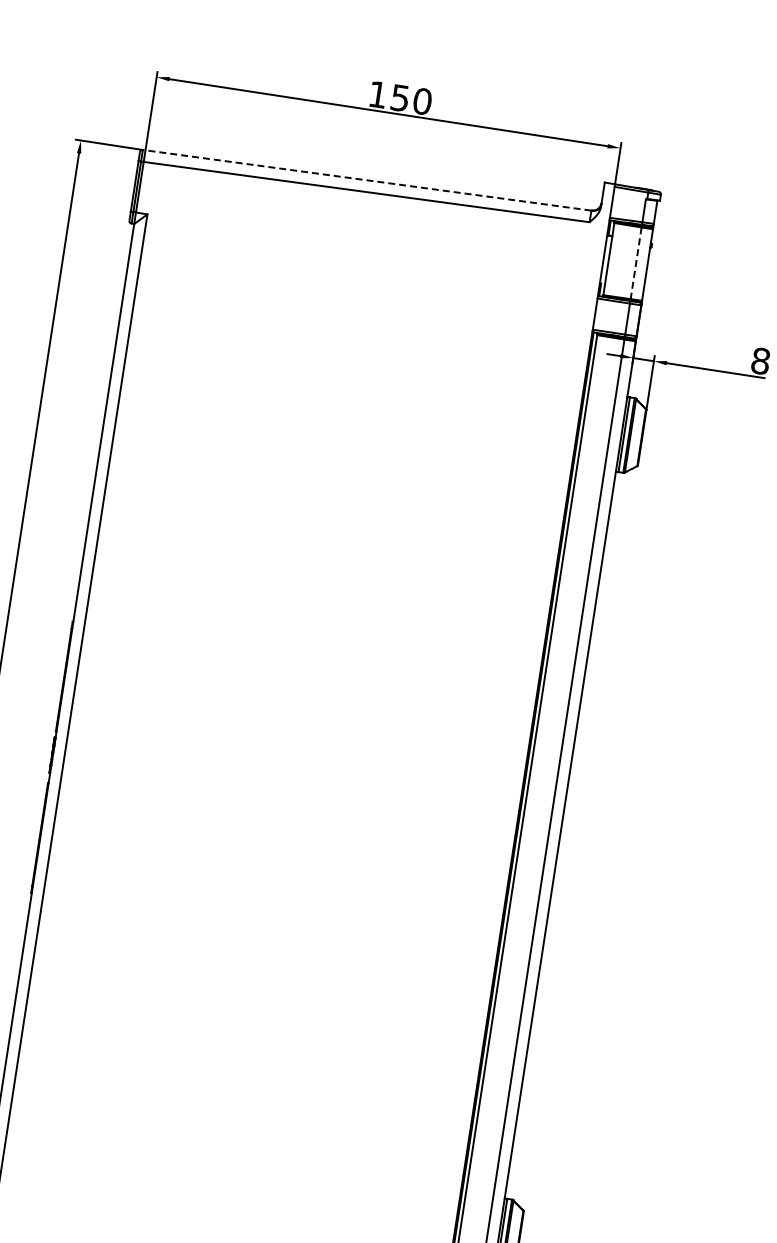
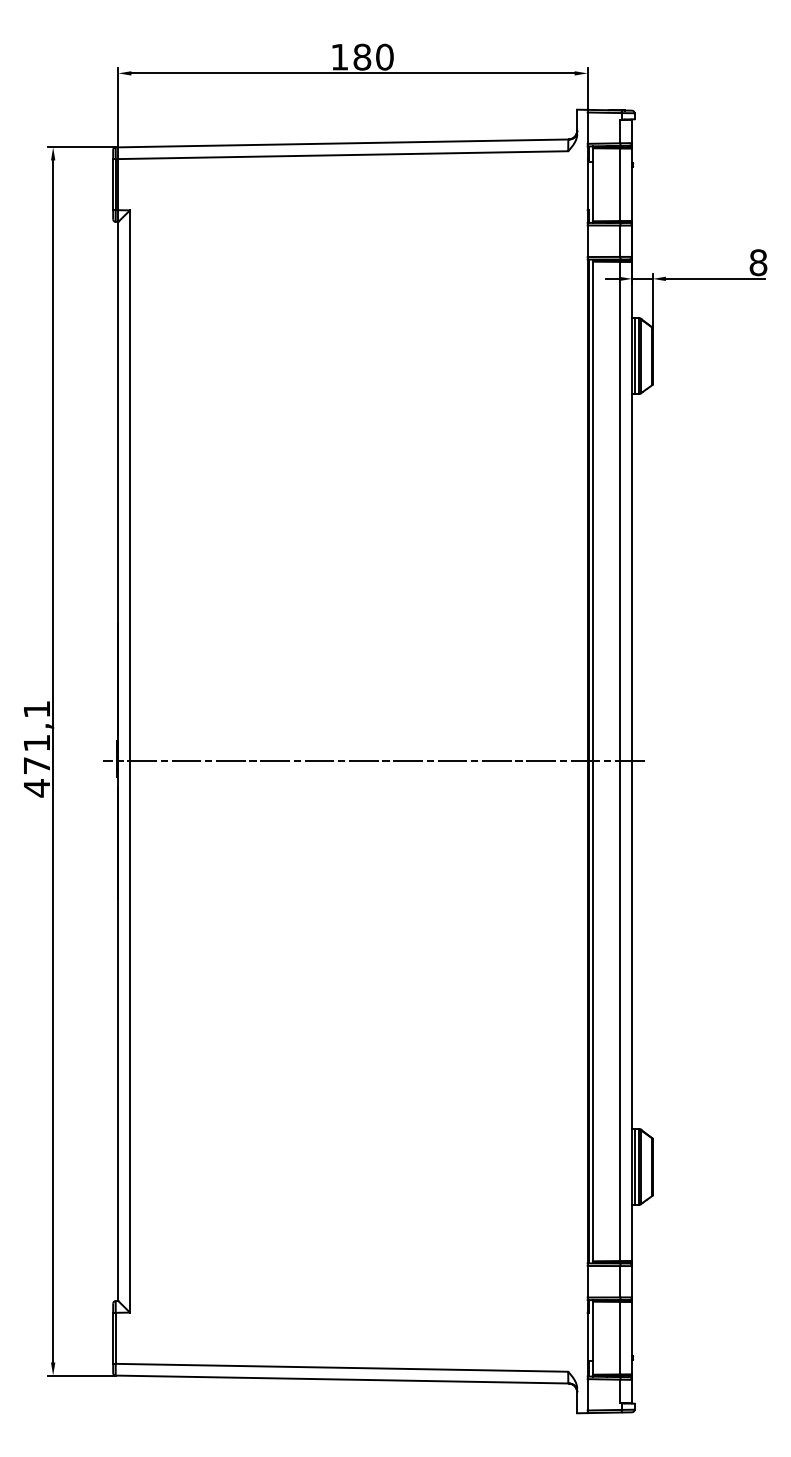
text: (400, 97) -> (362, 56), 150 -> 180
line: (366, 180) -> (341, 143), dashed -> solid
line: (636, 264) -> (620, 185), dashed -> solid
line: (304, 796) -> (373, 761), added

